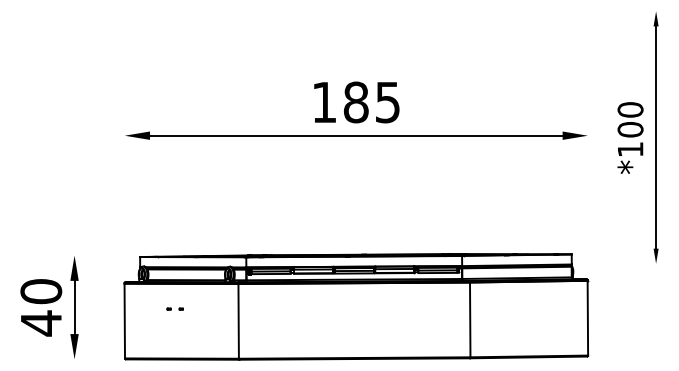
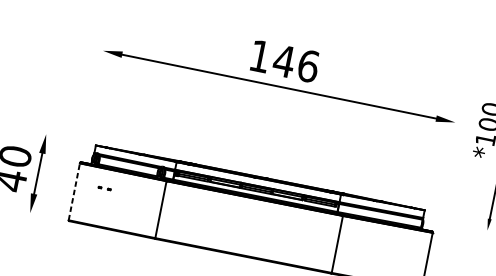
text: (371, 102) -> (295, 63), 185 -> 146
line: (171, 308) -> (101, 187), moved
line: (124, 320) -> (74, 191), solid -> dashed

